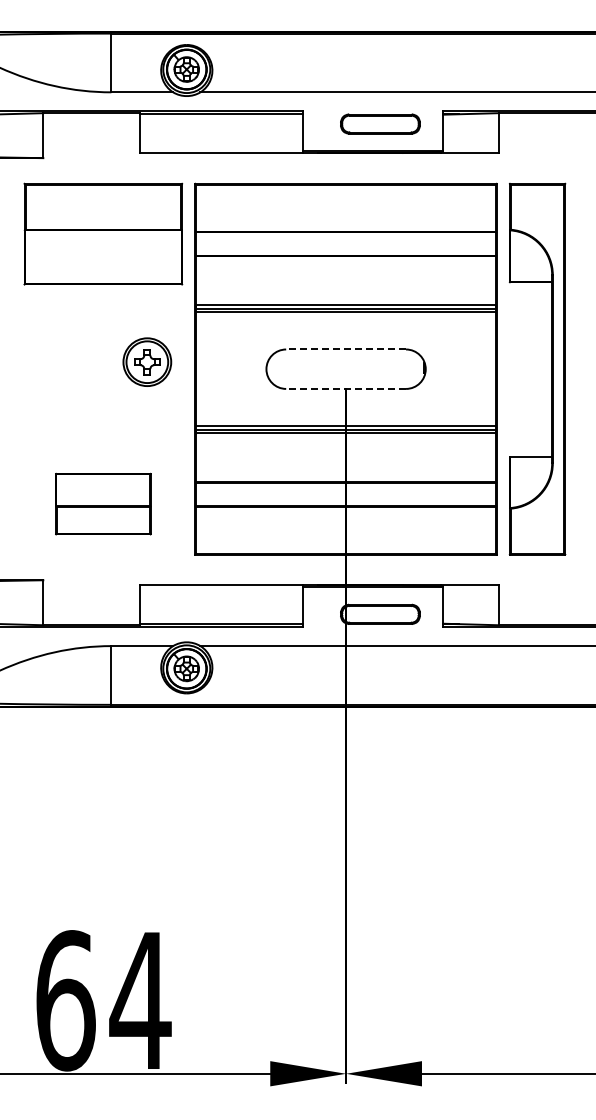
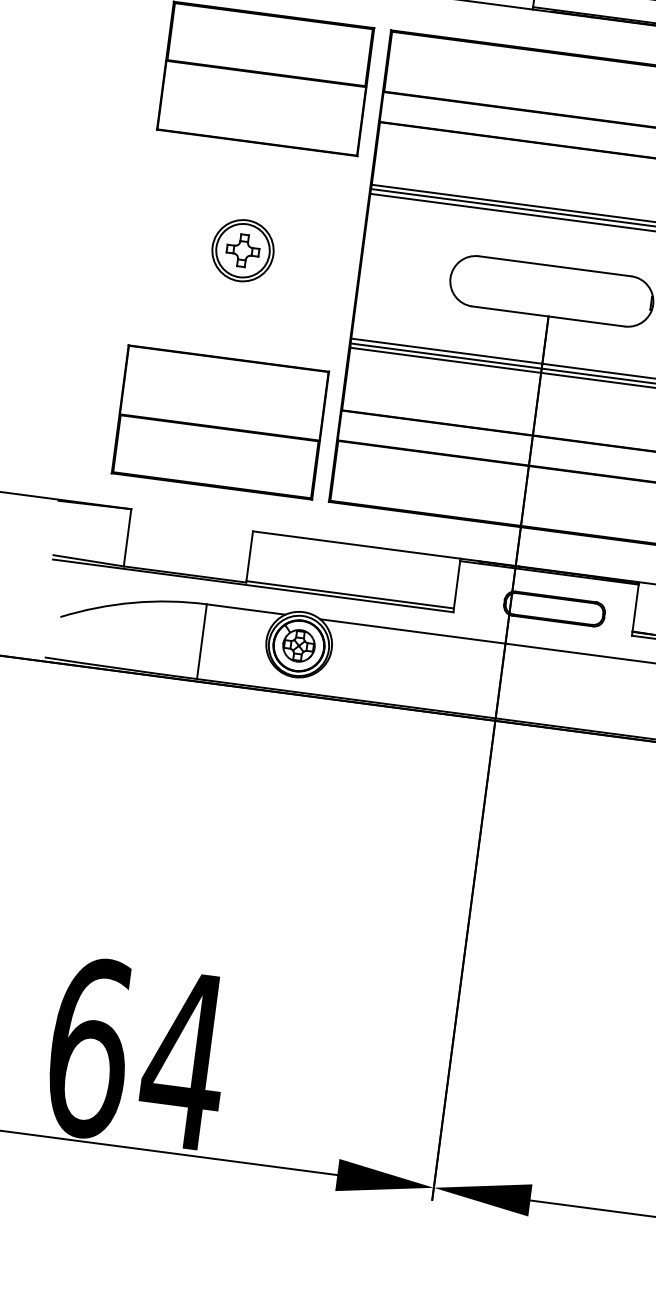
line: (346, 349) -> (555, 266), dashed -> solid
part: (147, 361) -> (243, 249), moved
line: (346, 388) -> (549, 315), dashed -> solid
part: (103, 503) -> (220, 421), size x1.67

